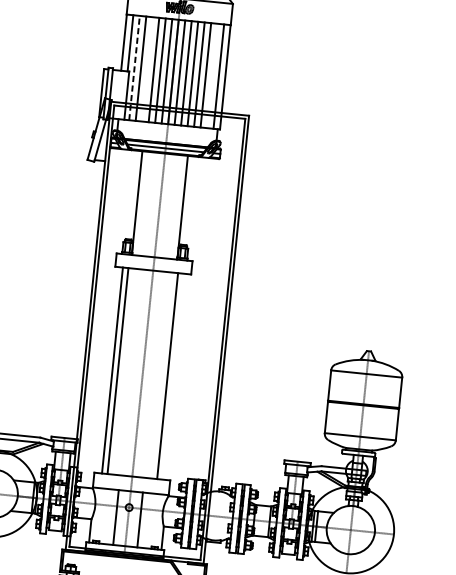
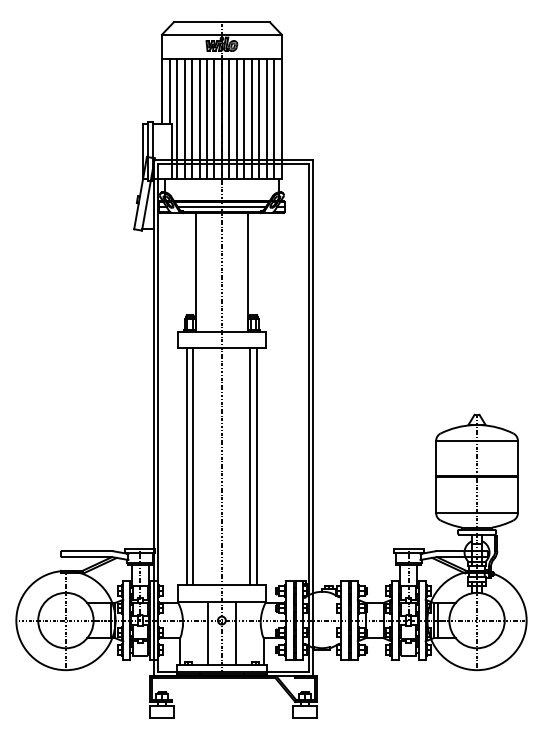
line: (134, 67) -> (177, 118), dashed -> solid
line: (147, 69) -> (192, 119), added
line: (212, 76) -> (266, 119), added
line: (172, 375) -> (256, 465), added

